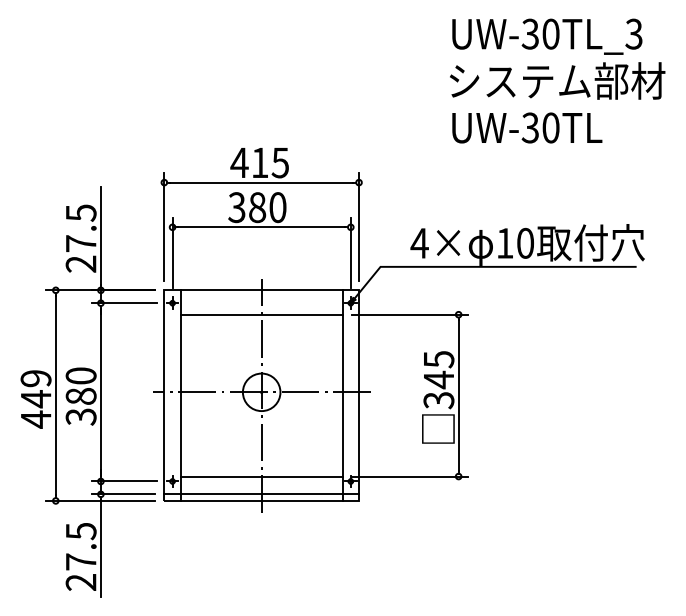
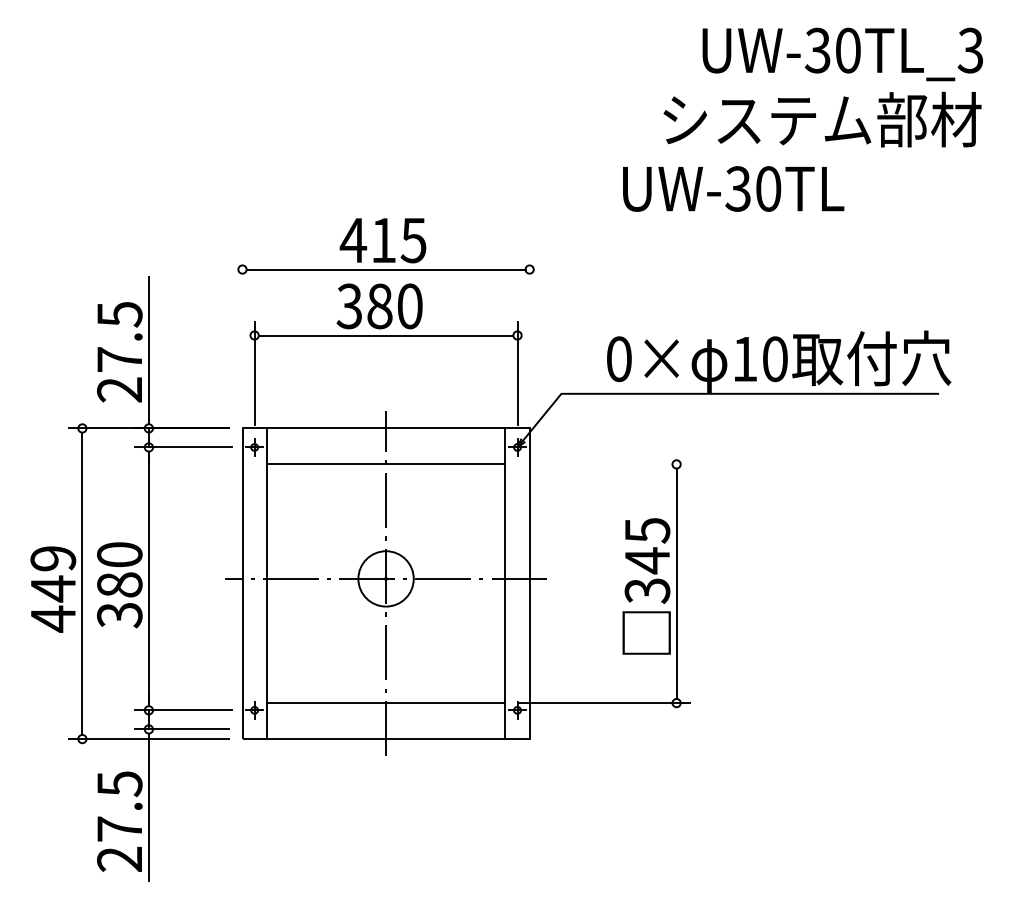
text: (547, 36) -> (843, 54), moved
text: (527, 127) -> (733, 188), moved
line: (164, 226) -> (242, 334), removed
line: (359, 226) -> (530, 334), removed
text: (419, 242) -> (618, 357), 4× -> 0×
line: (409, 314) -> (604, 464), removed
line: (261, 494) -> (385, 729), removed

